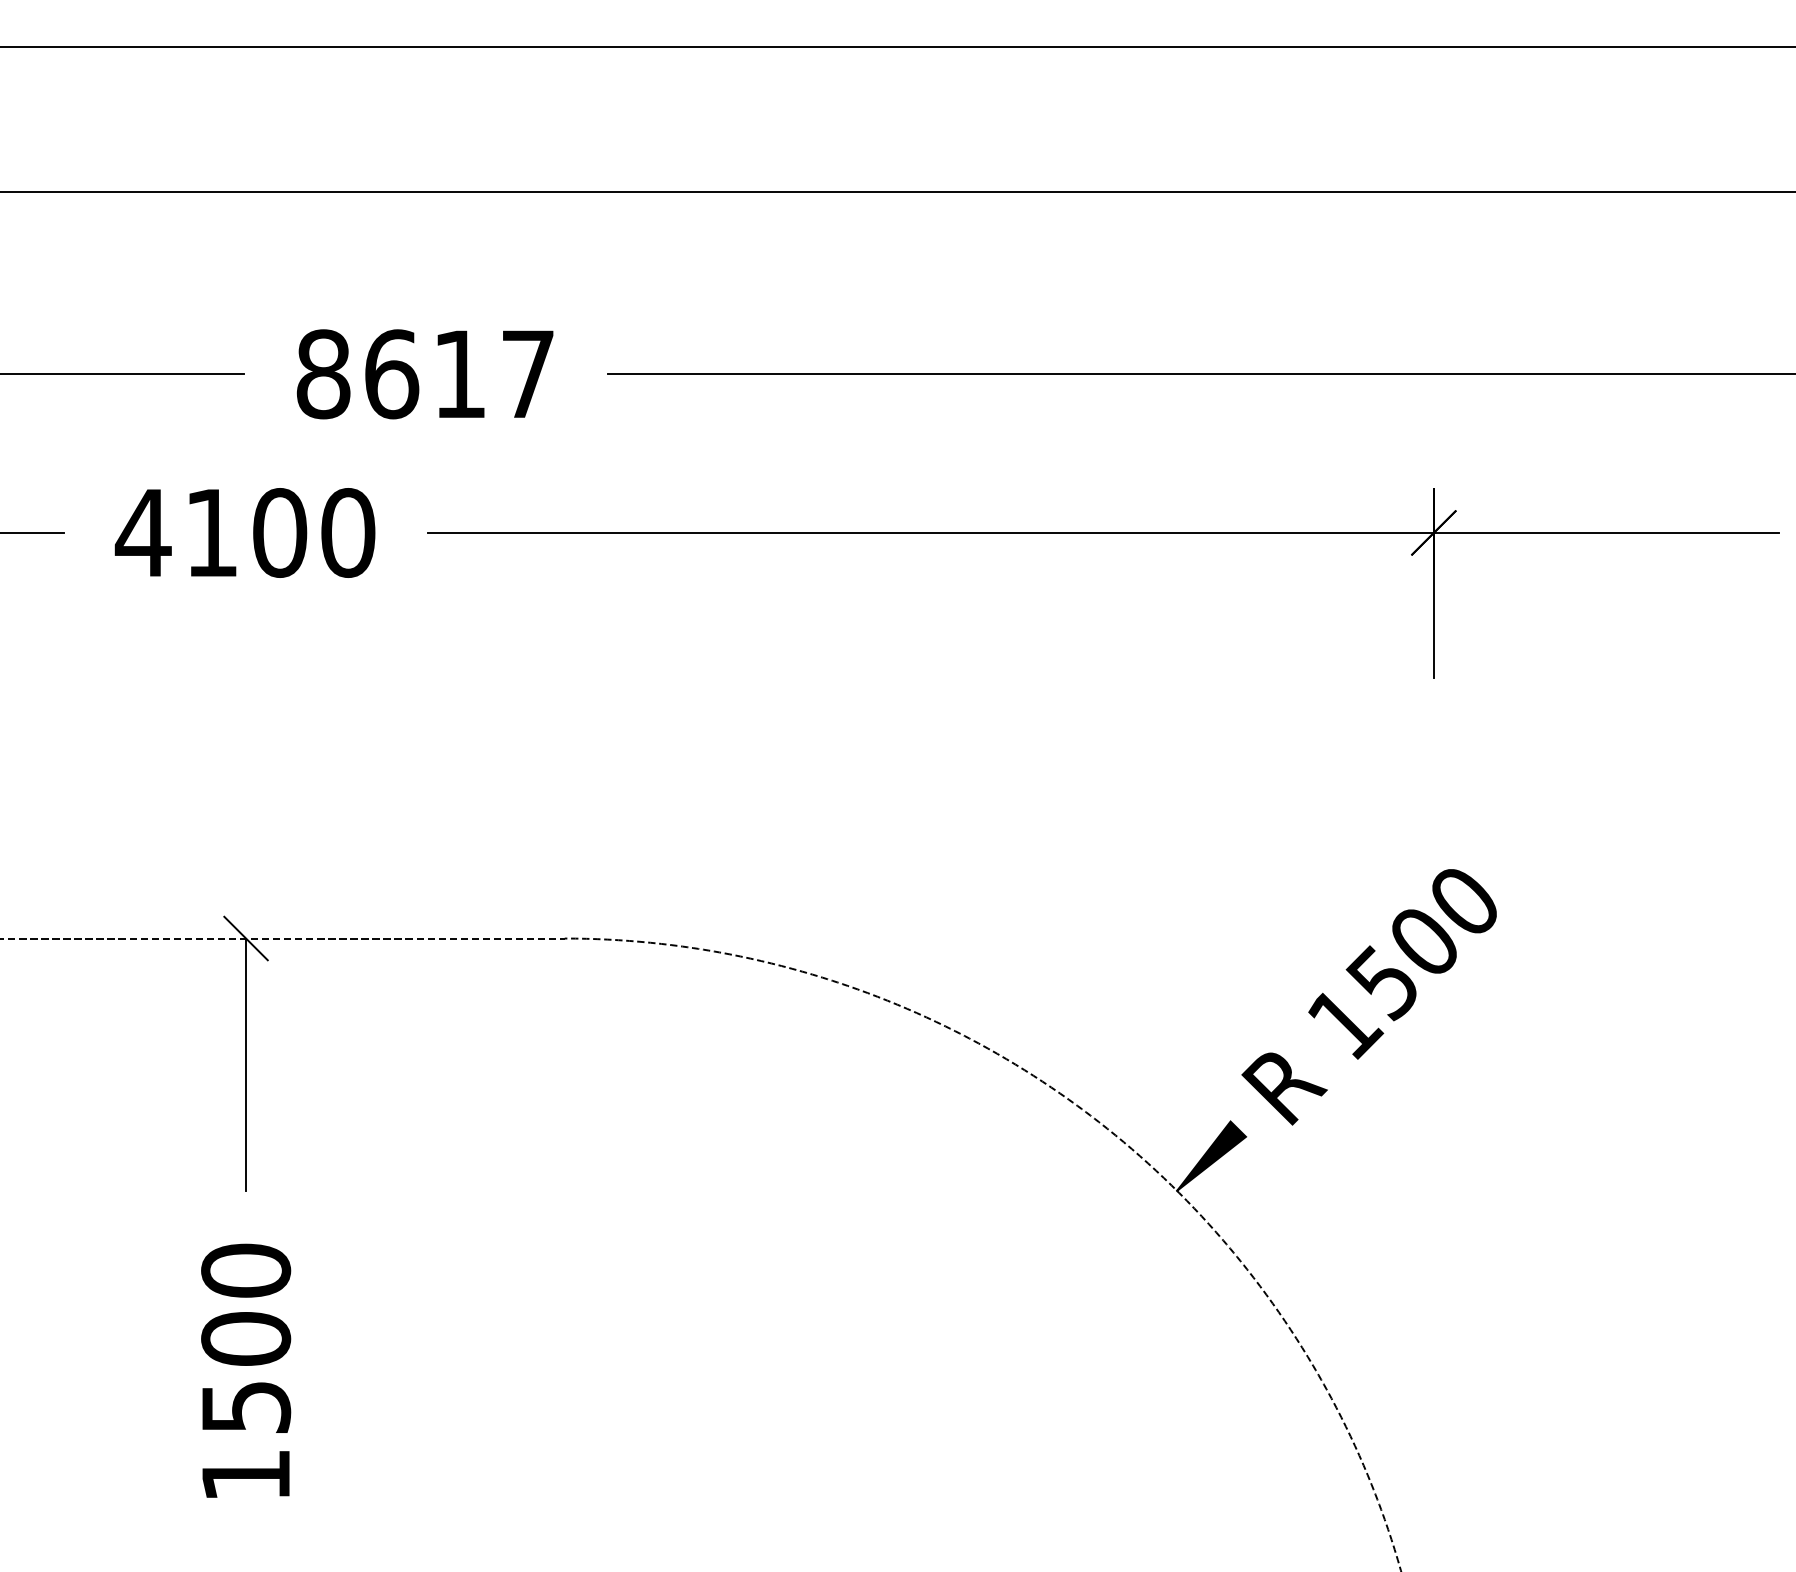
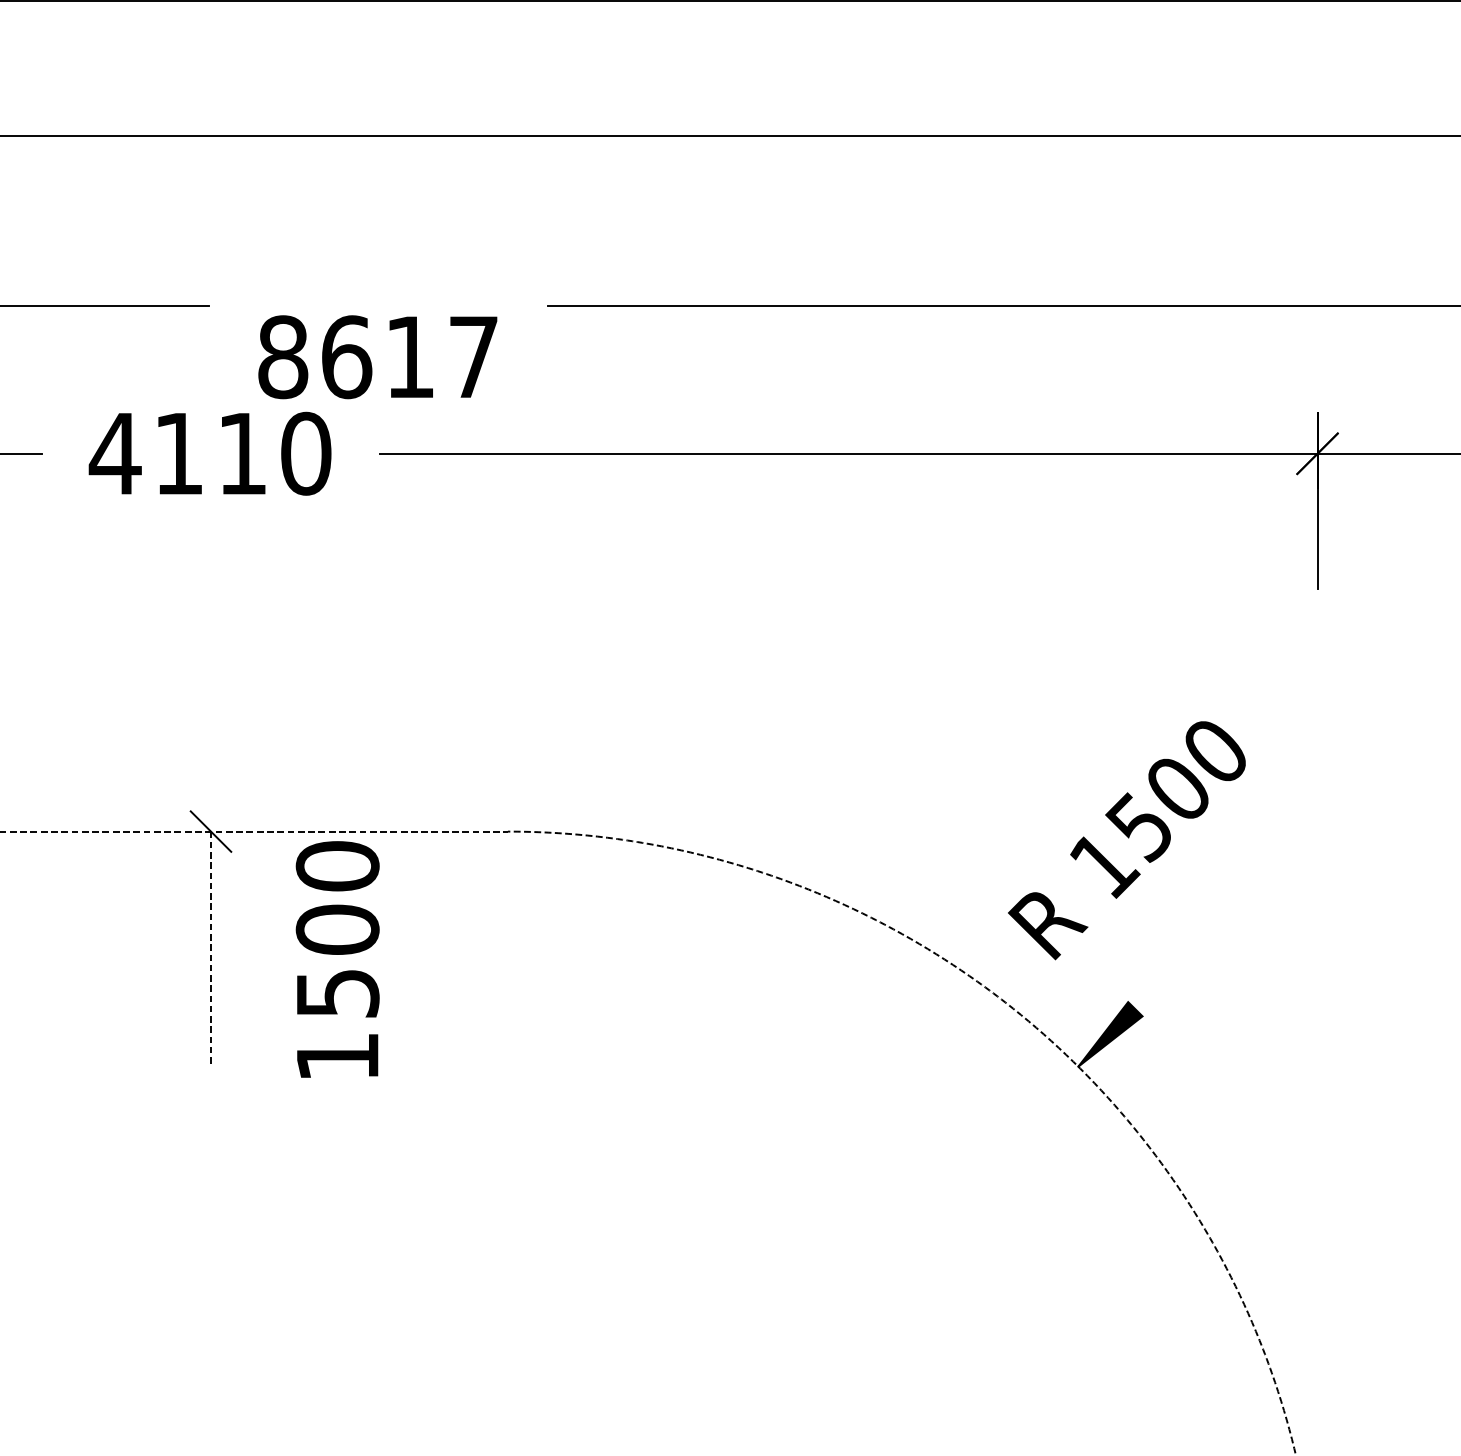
text: (425, 374) -> (378, 357), moved
text: (280, 532) -> (243, 453), 4100 -> 4110
text: (1368, 997) -> (1126, 840), moved
line: (246, 1065) -> (211, 949), solid -> dashed
text: (246, 1370) -> (338, 959), moved

